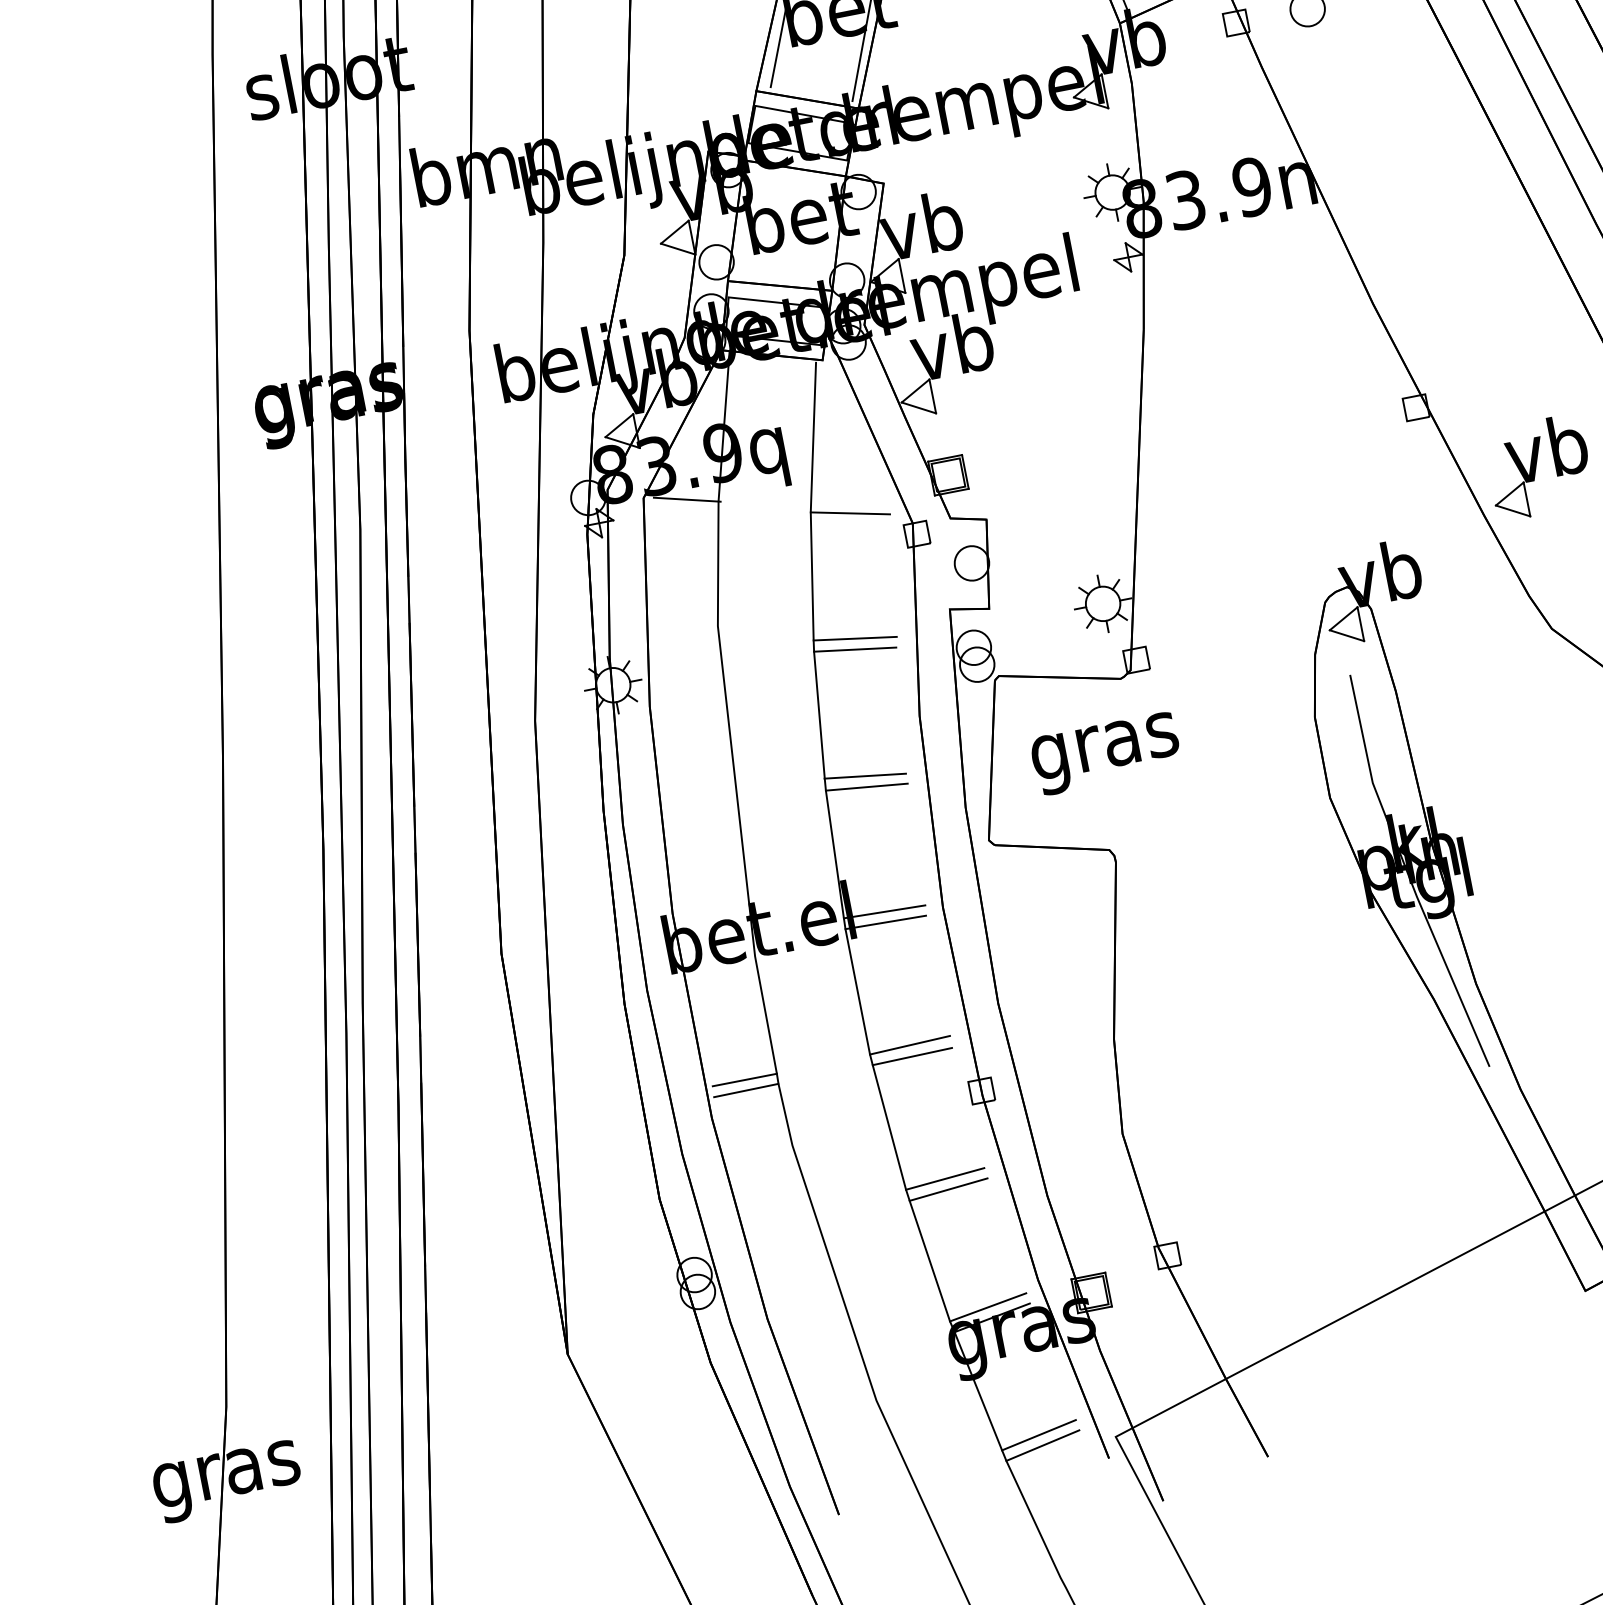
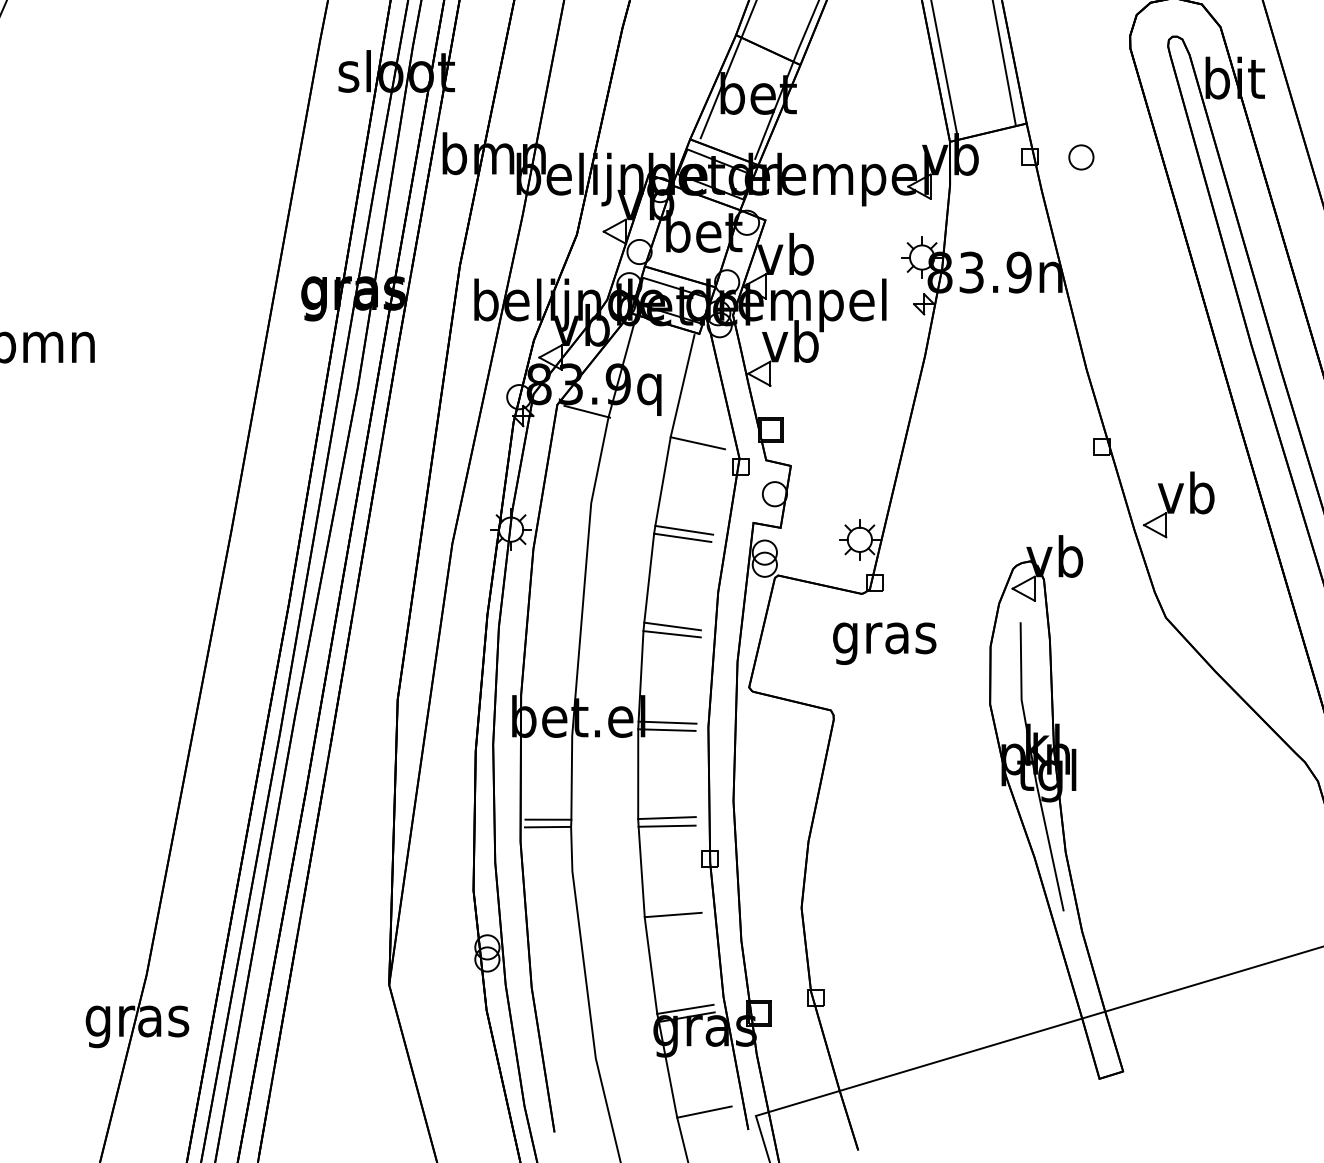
text: (1105, 753) -> (884, 643), moved
line: (947, 1189) -> (673, 922), removed
line: (1037, 1434) -> (702, 1103), removed

